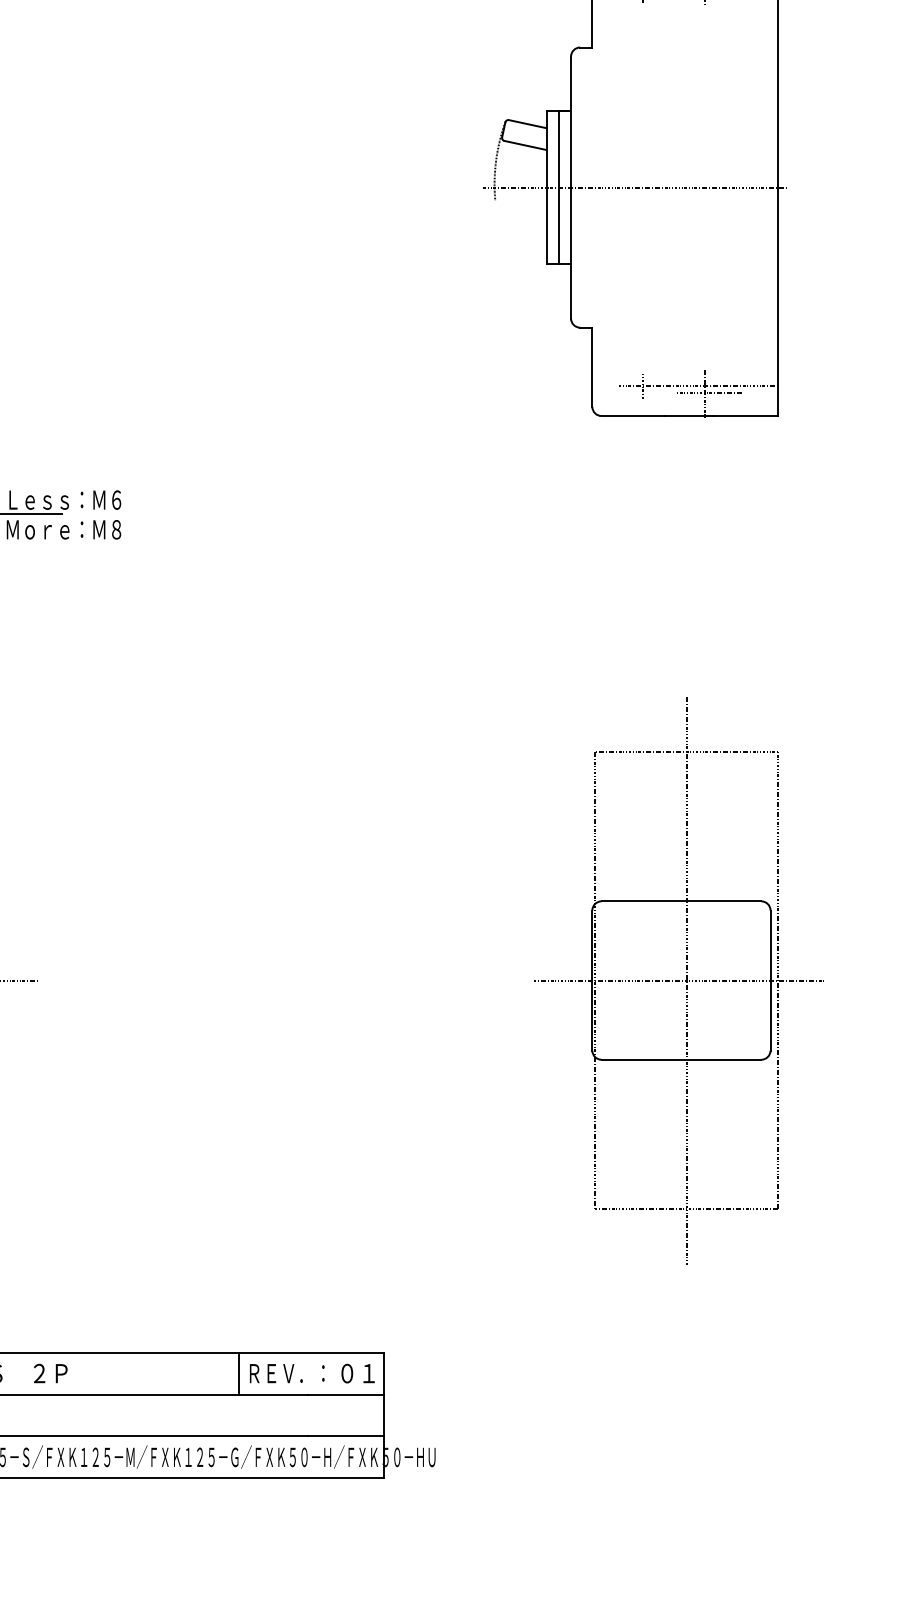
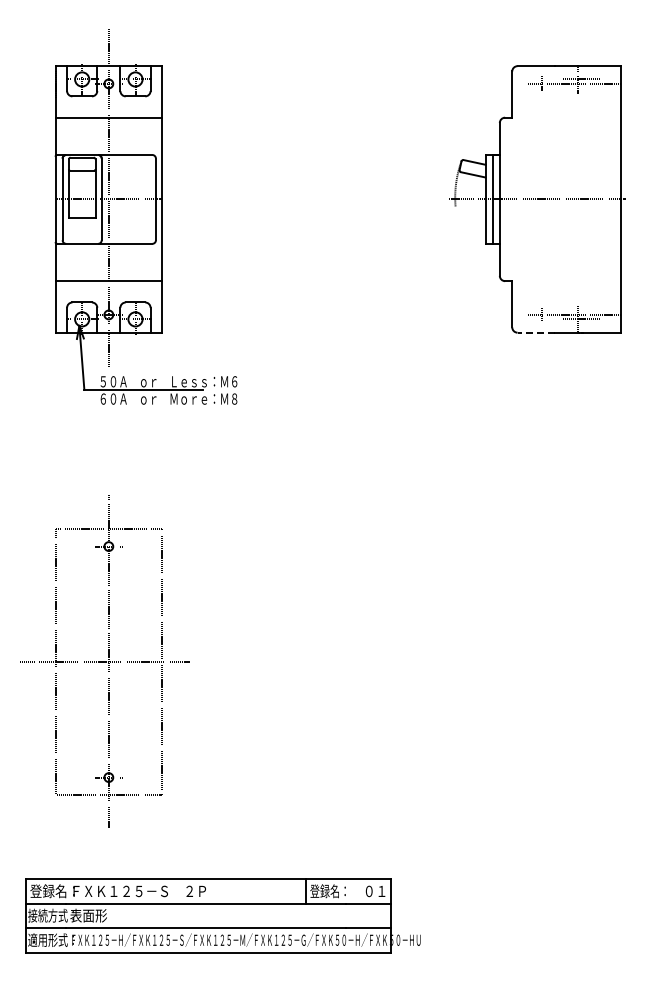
line: (633, 415) -> (536, 332), solid -> dashed
part: (675, 979) -> (560, 661), removed
text: (284, 1373) -> (332, 891), ＲＥＶ．： -> 登録名：

